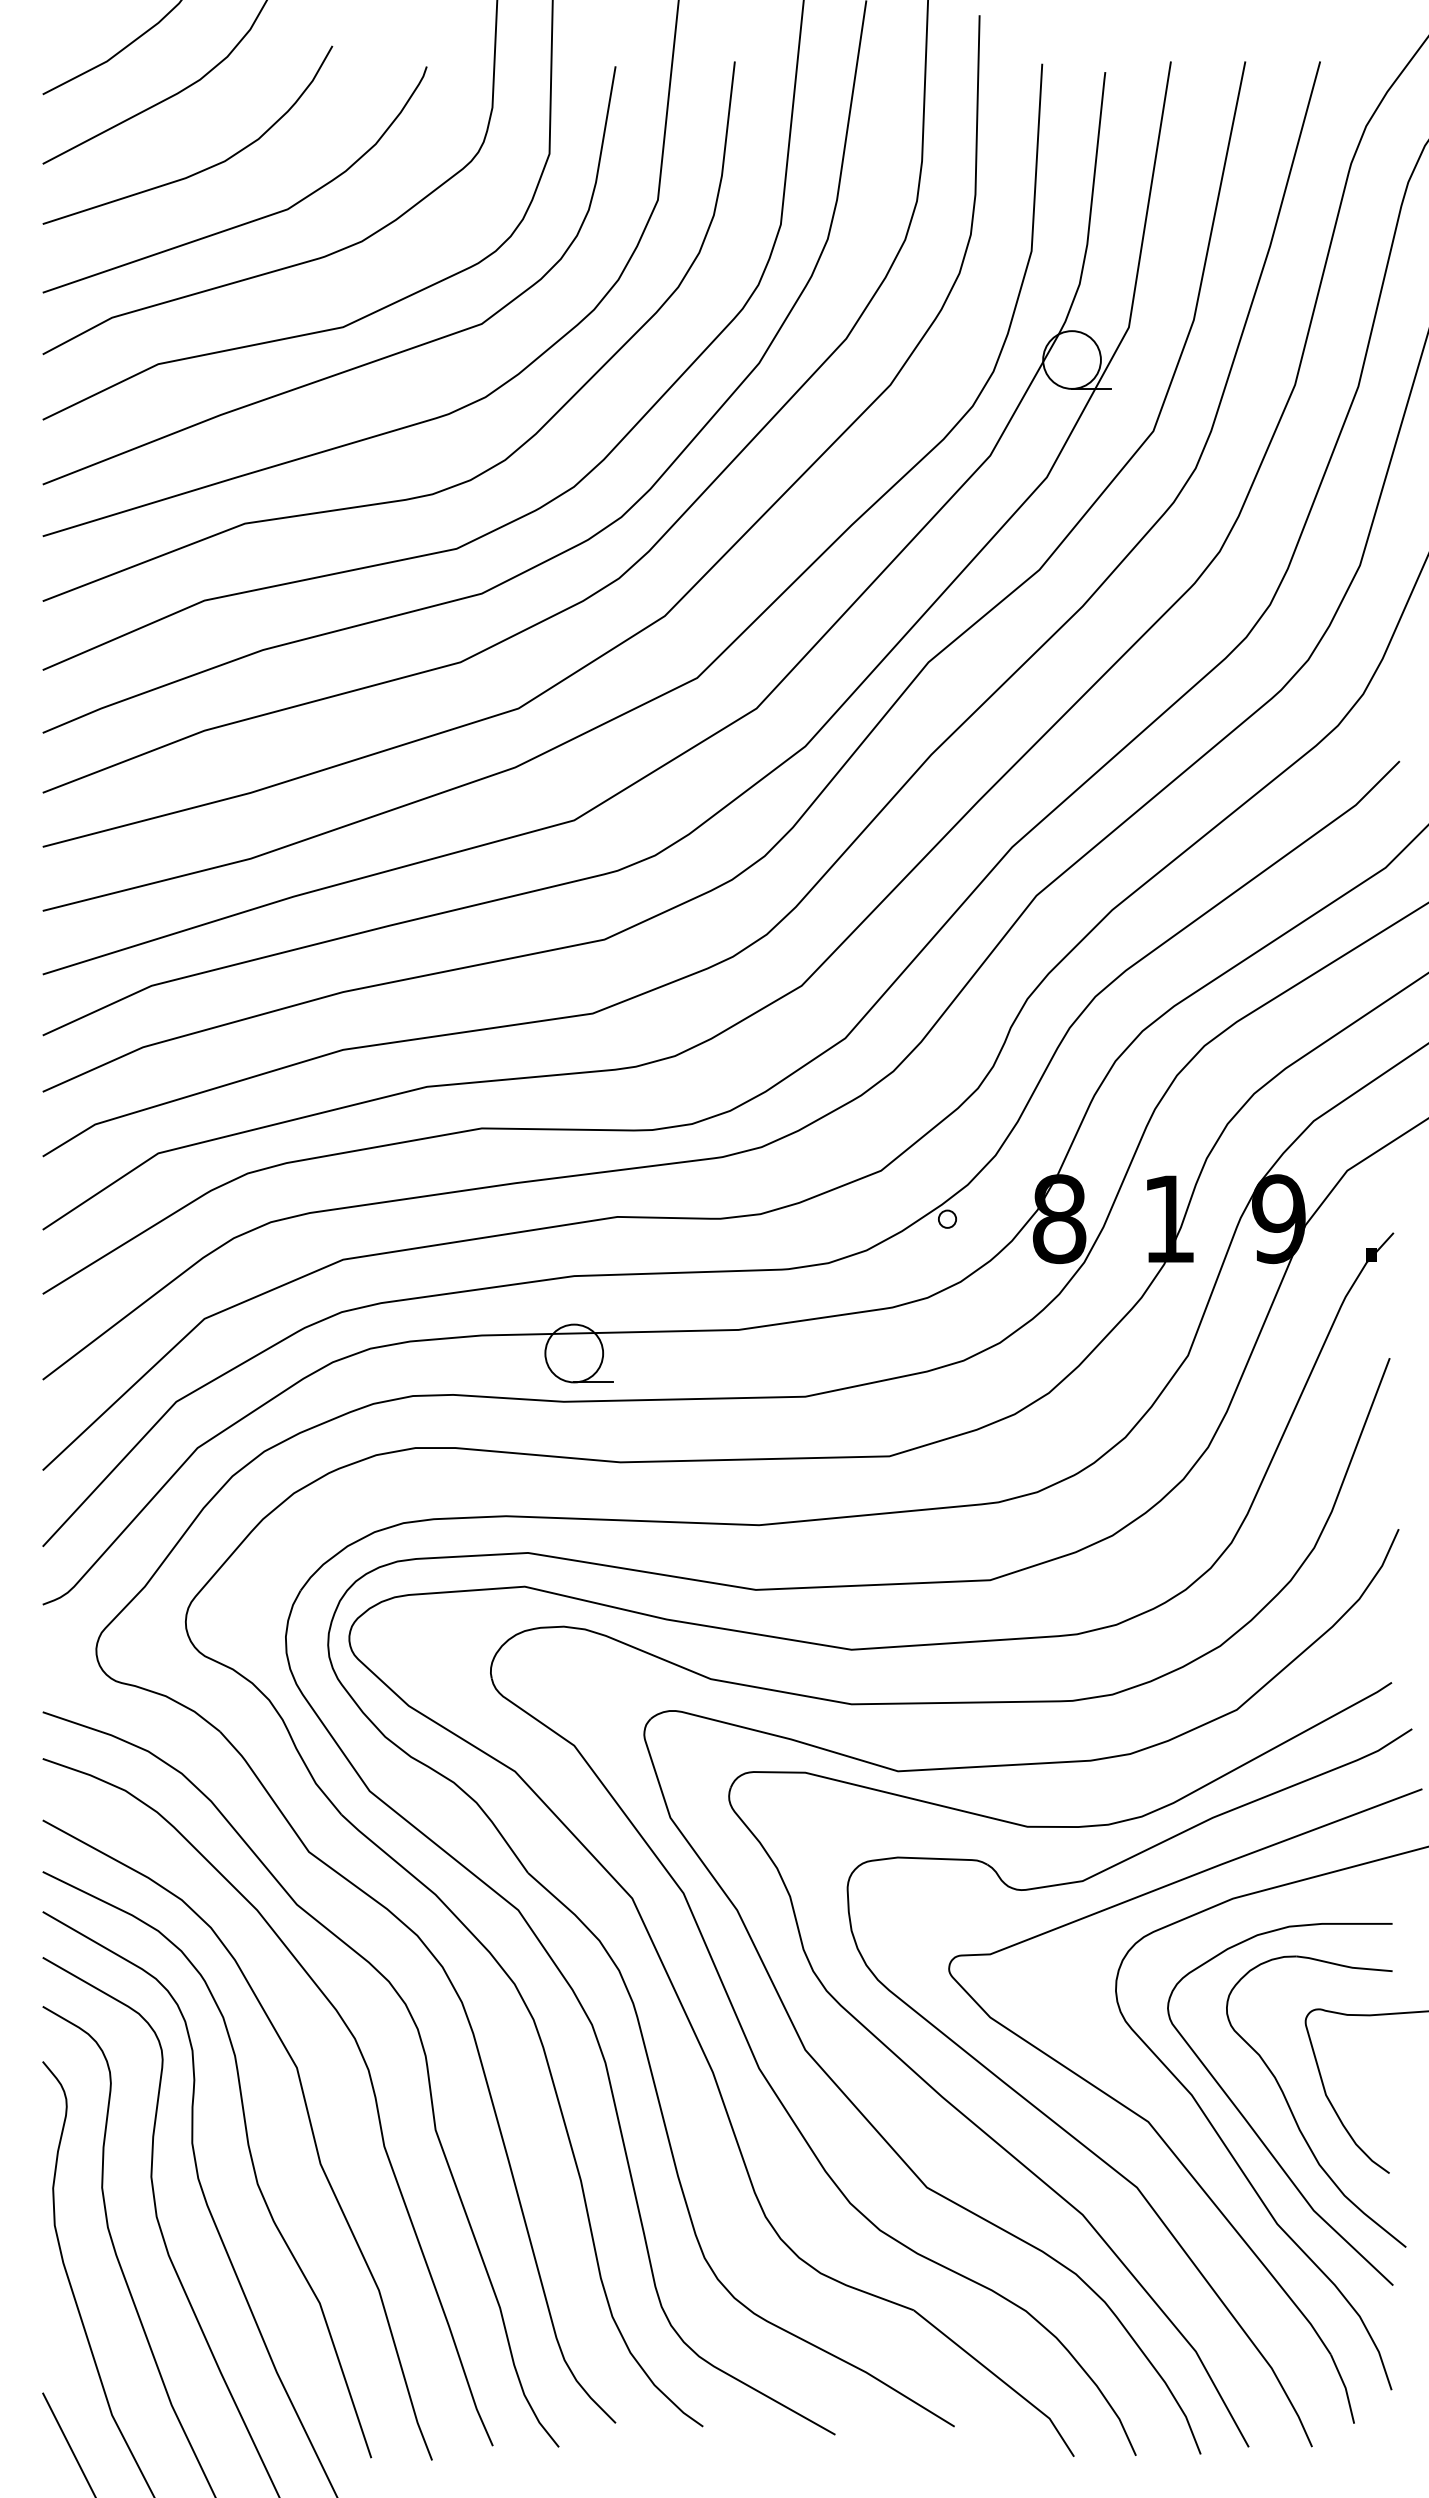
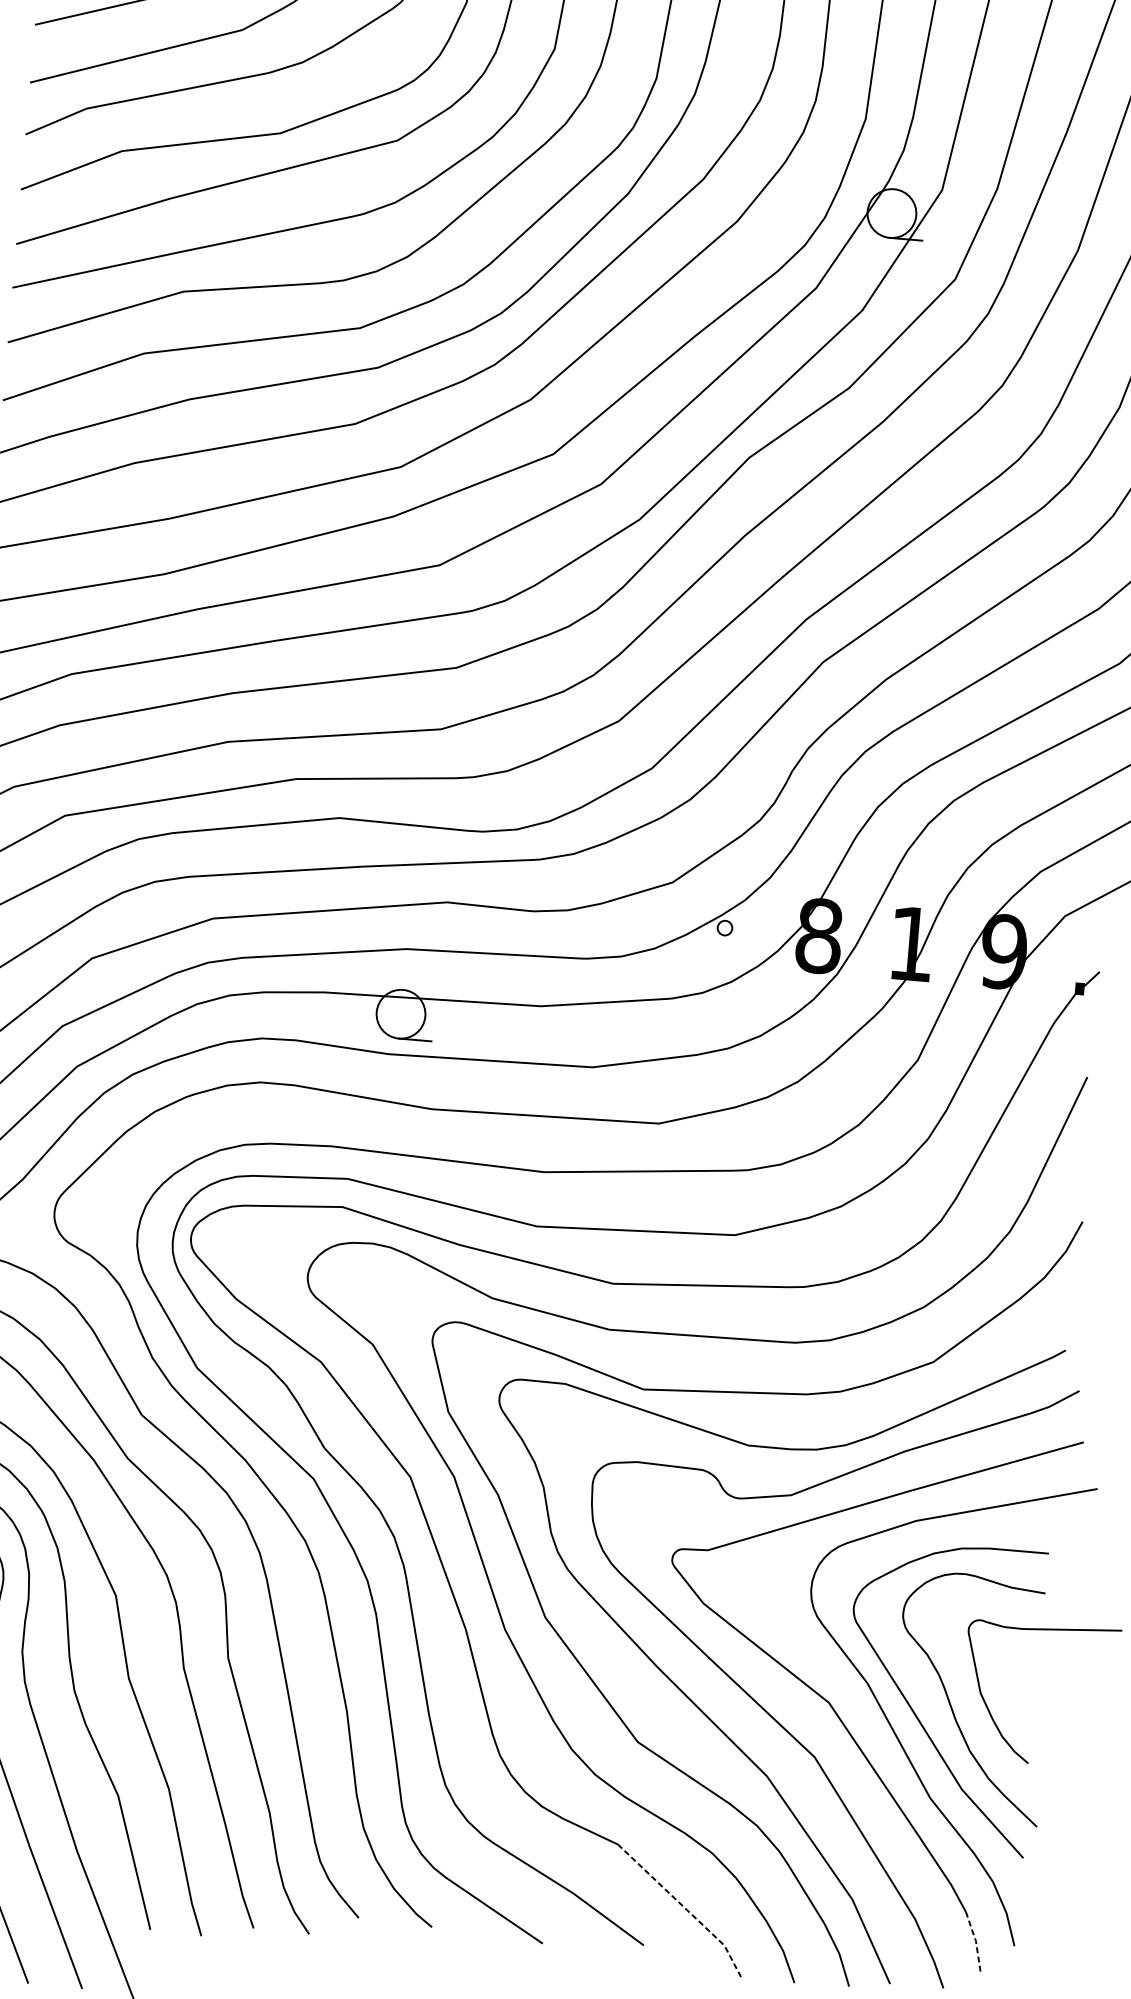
line: (1000, 2379) -> (685, 1909), solid -> dashed
line: (1345, 2388) -> (975, 1941), solid -> dashed

